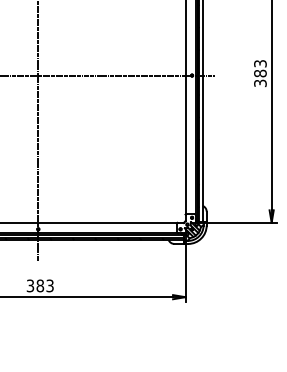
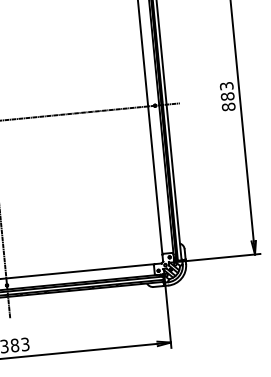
text: (260, 83) -> (228, 107), 383 -> 883

